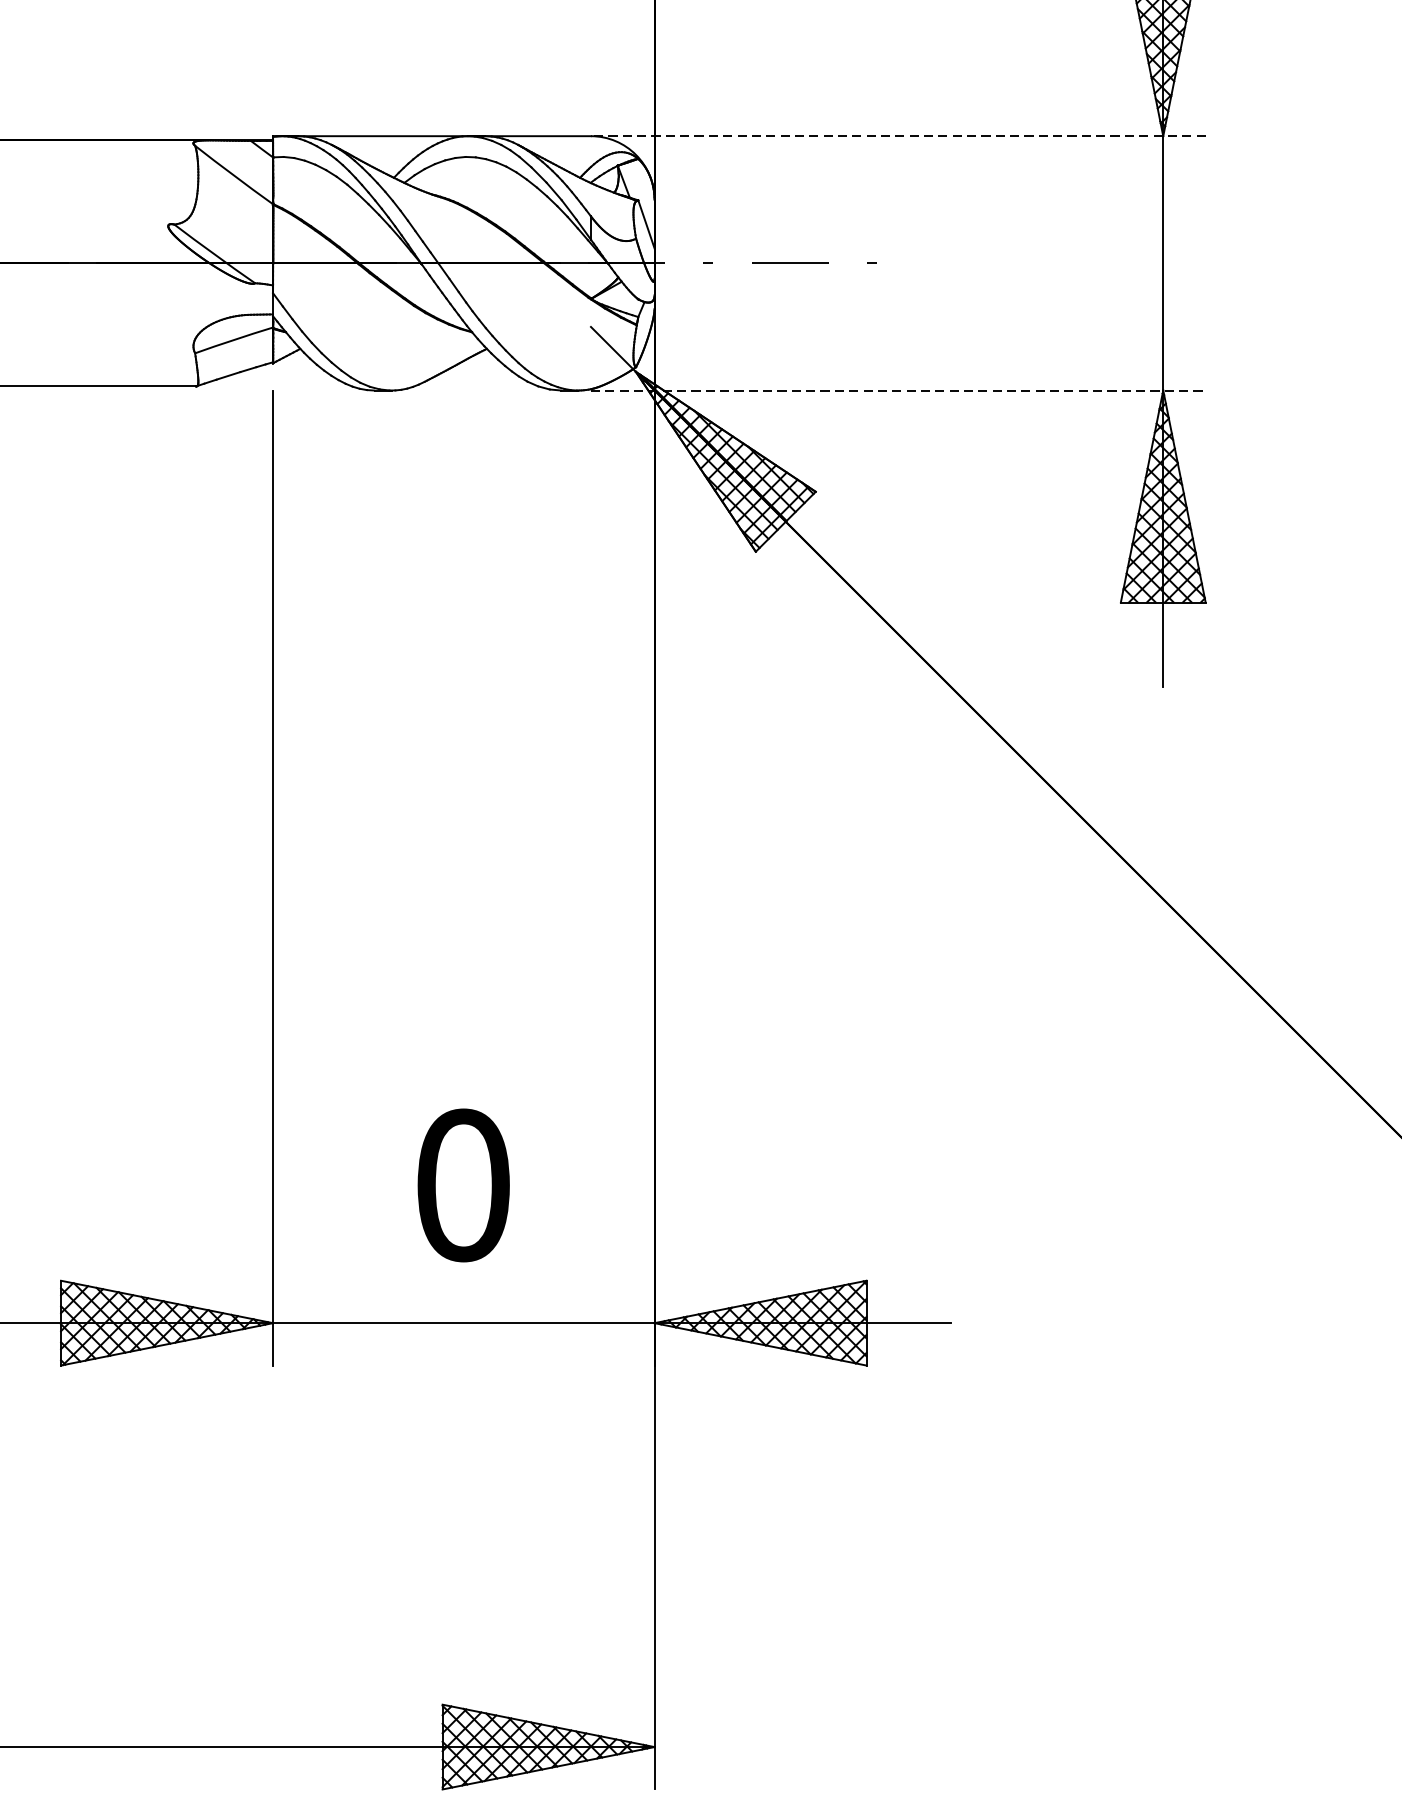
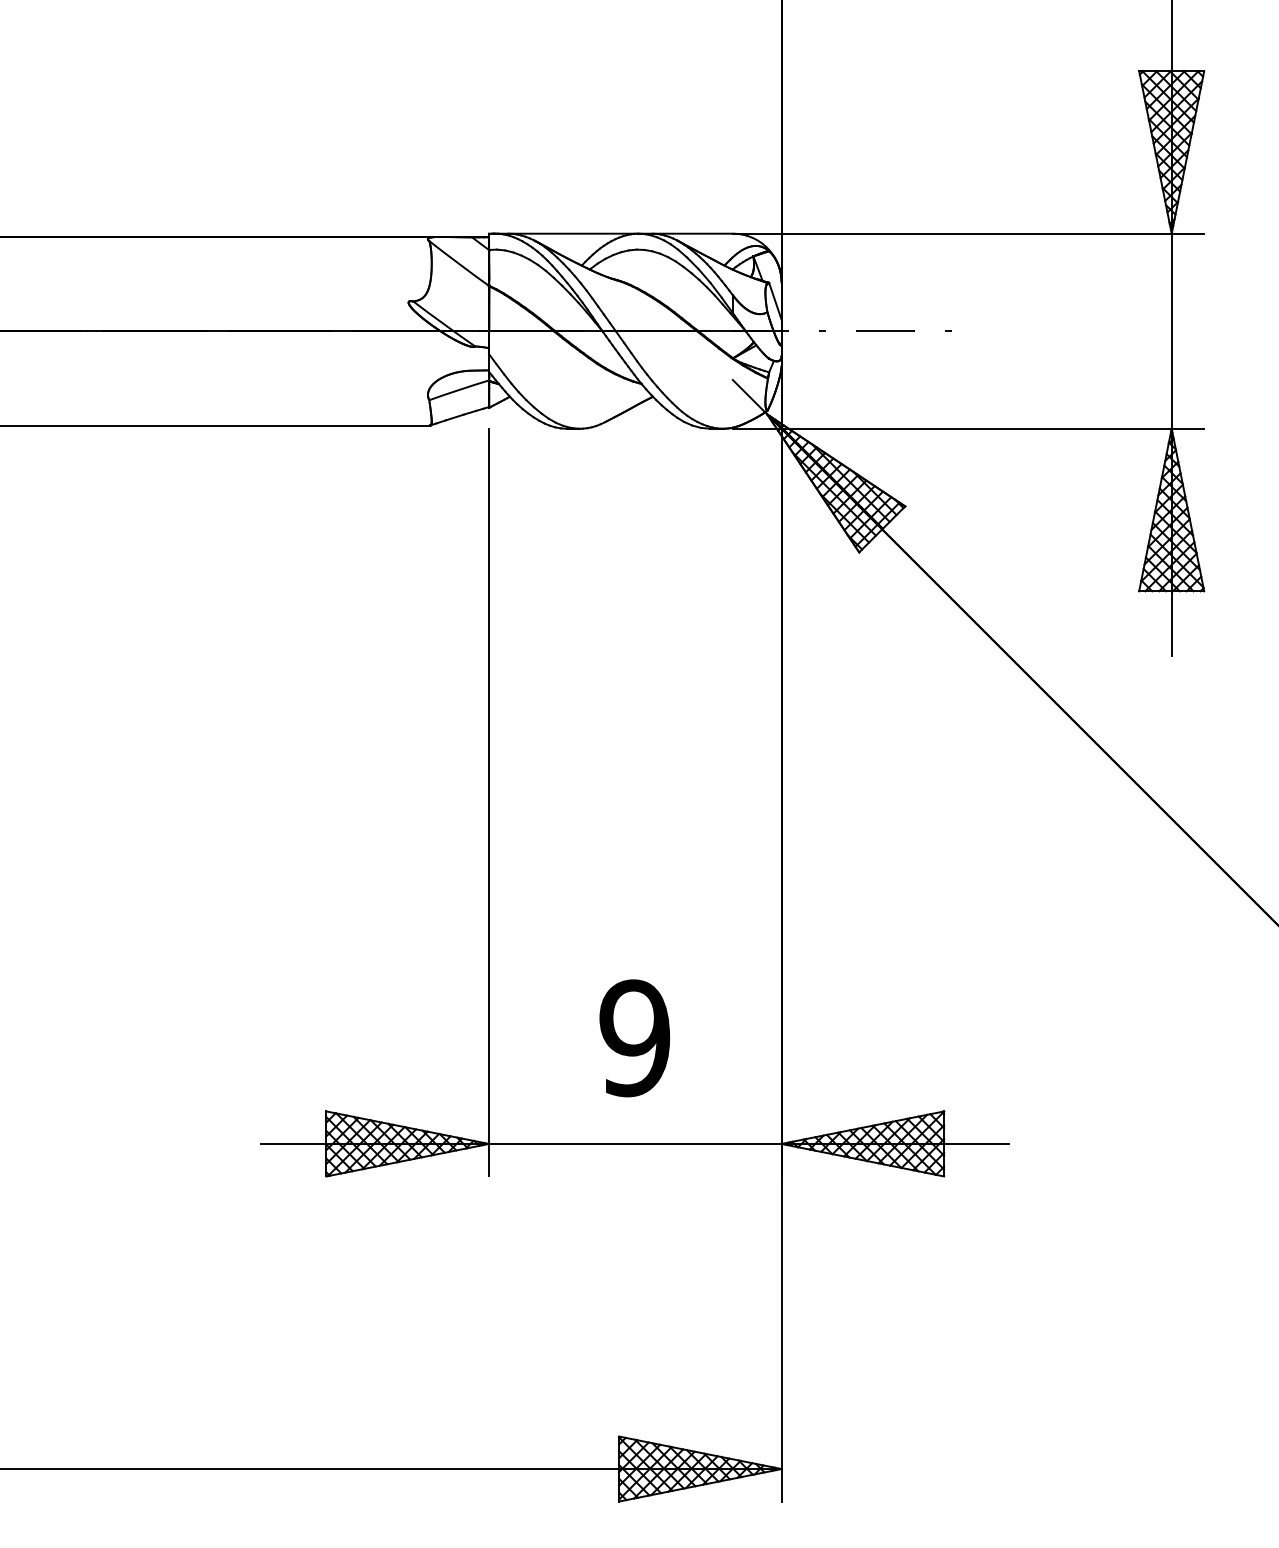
line: (898, 135) -> (968, 233), dashed -> solid
line: (898, 390) -> (968, 428), dashed -> solid
text: (462, 1185) -> (634, 1038), 0 -> 9

